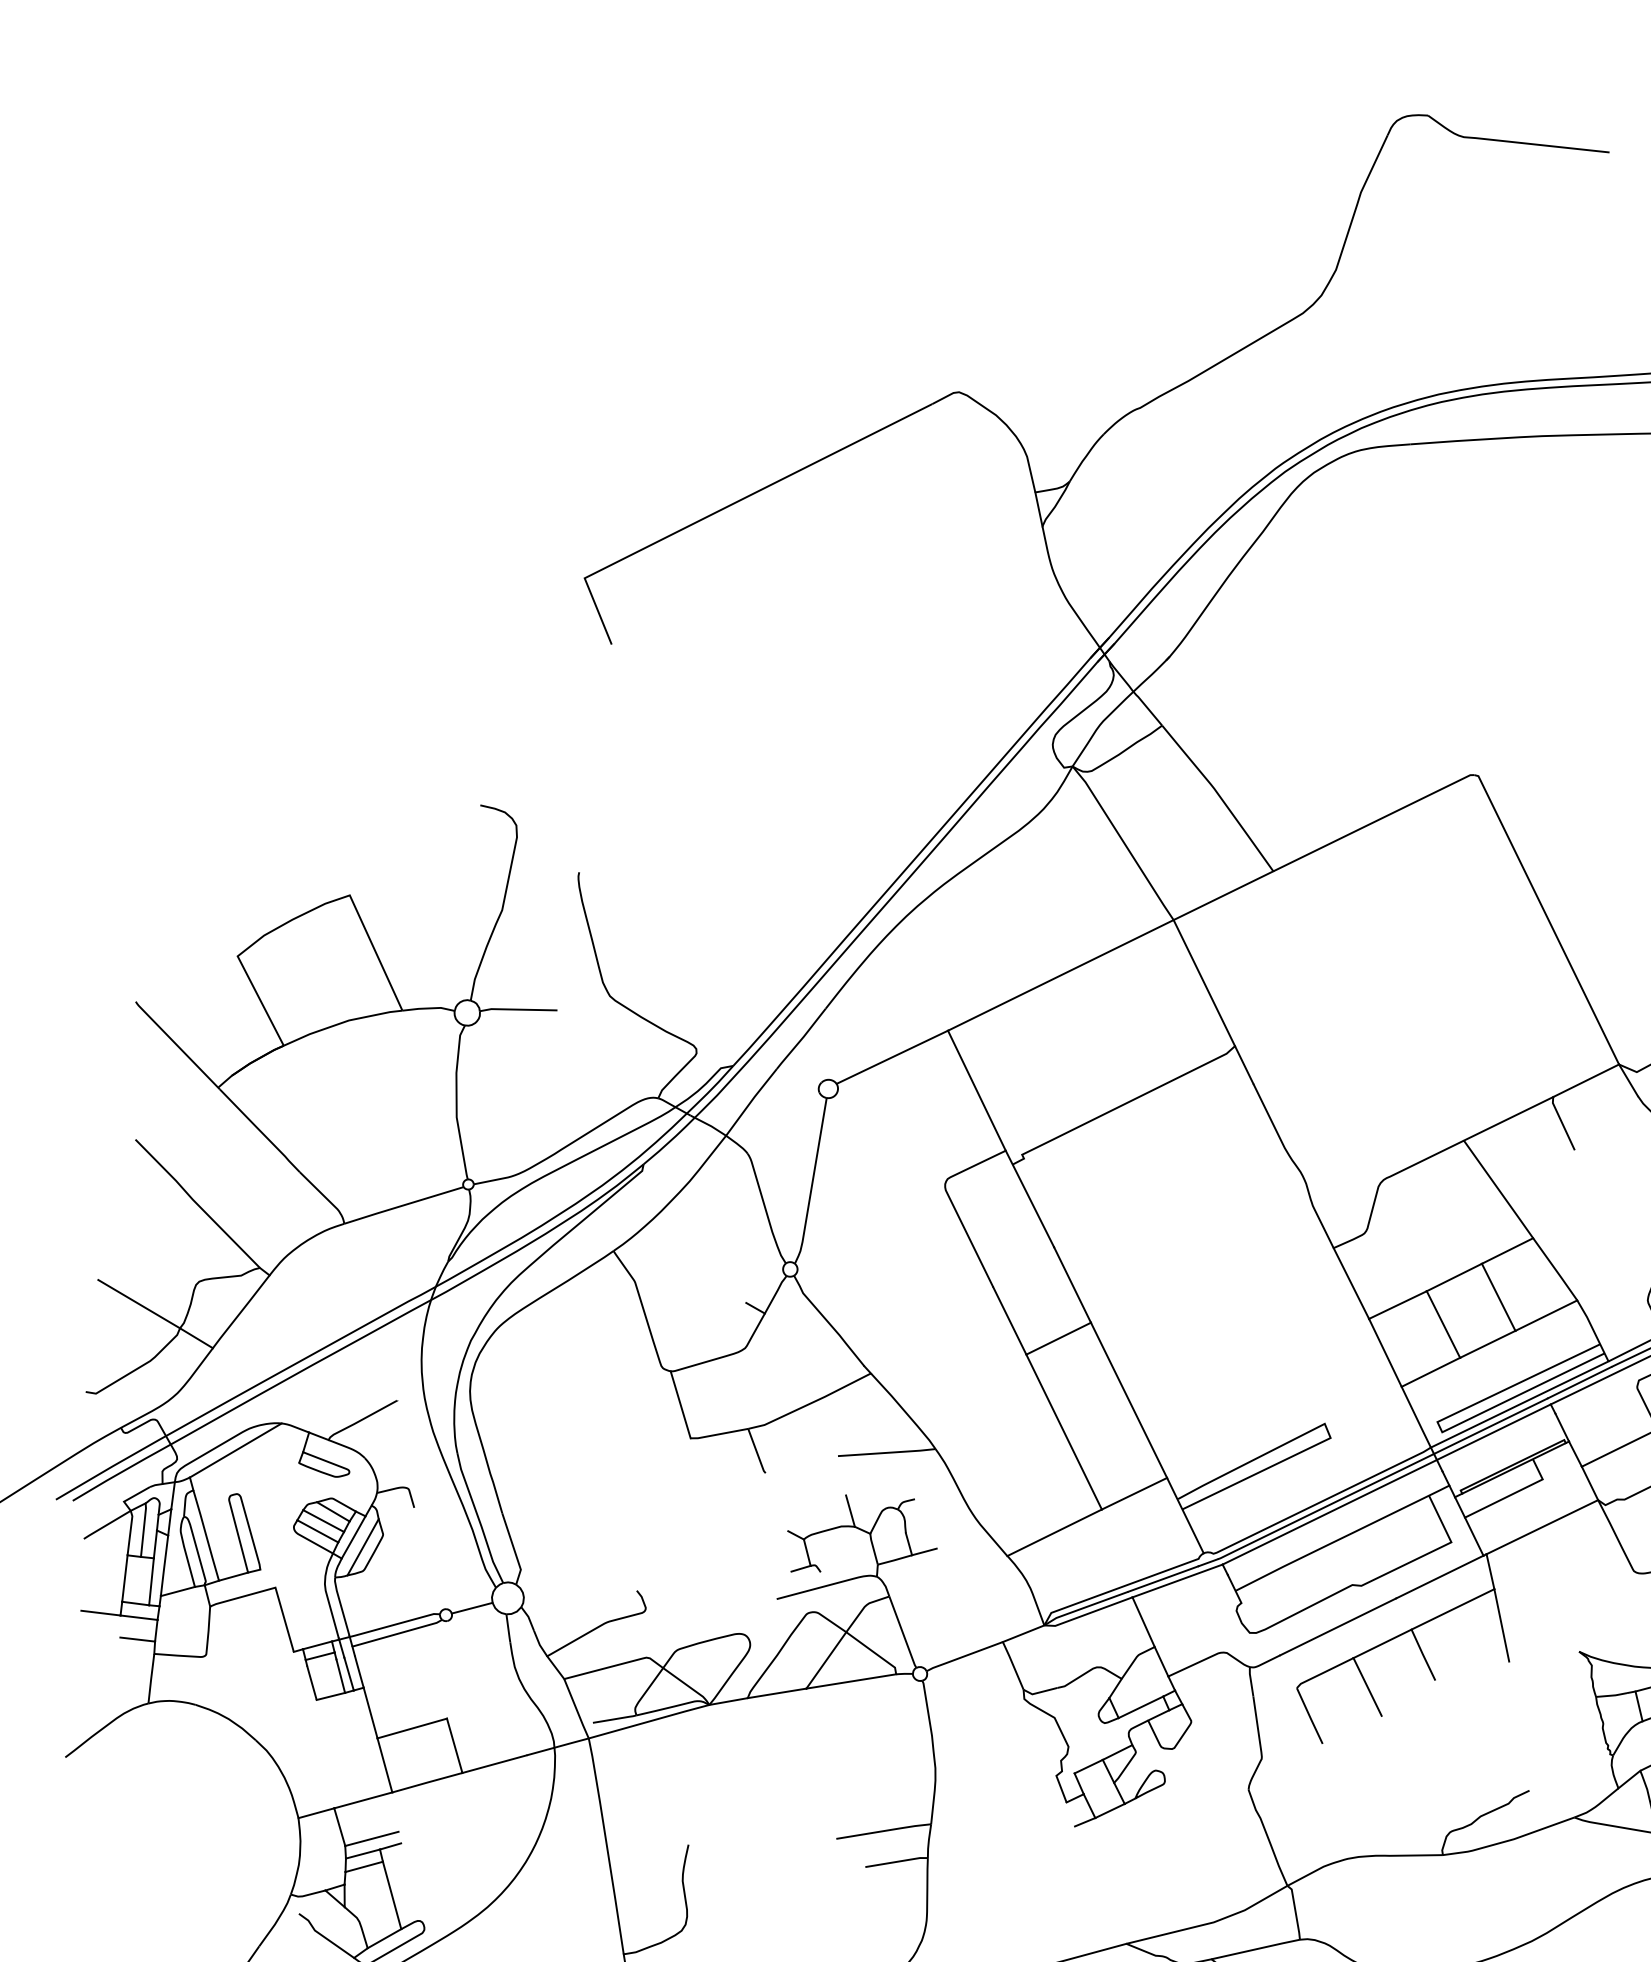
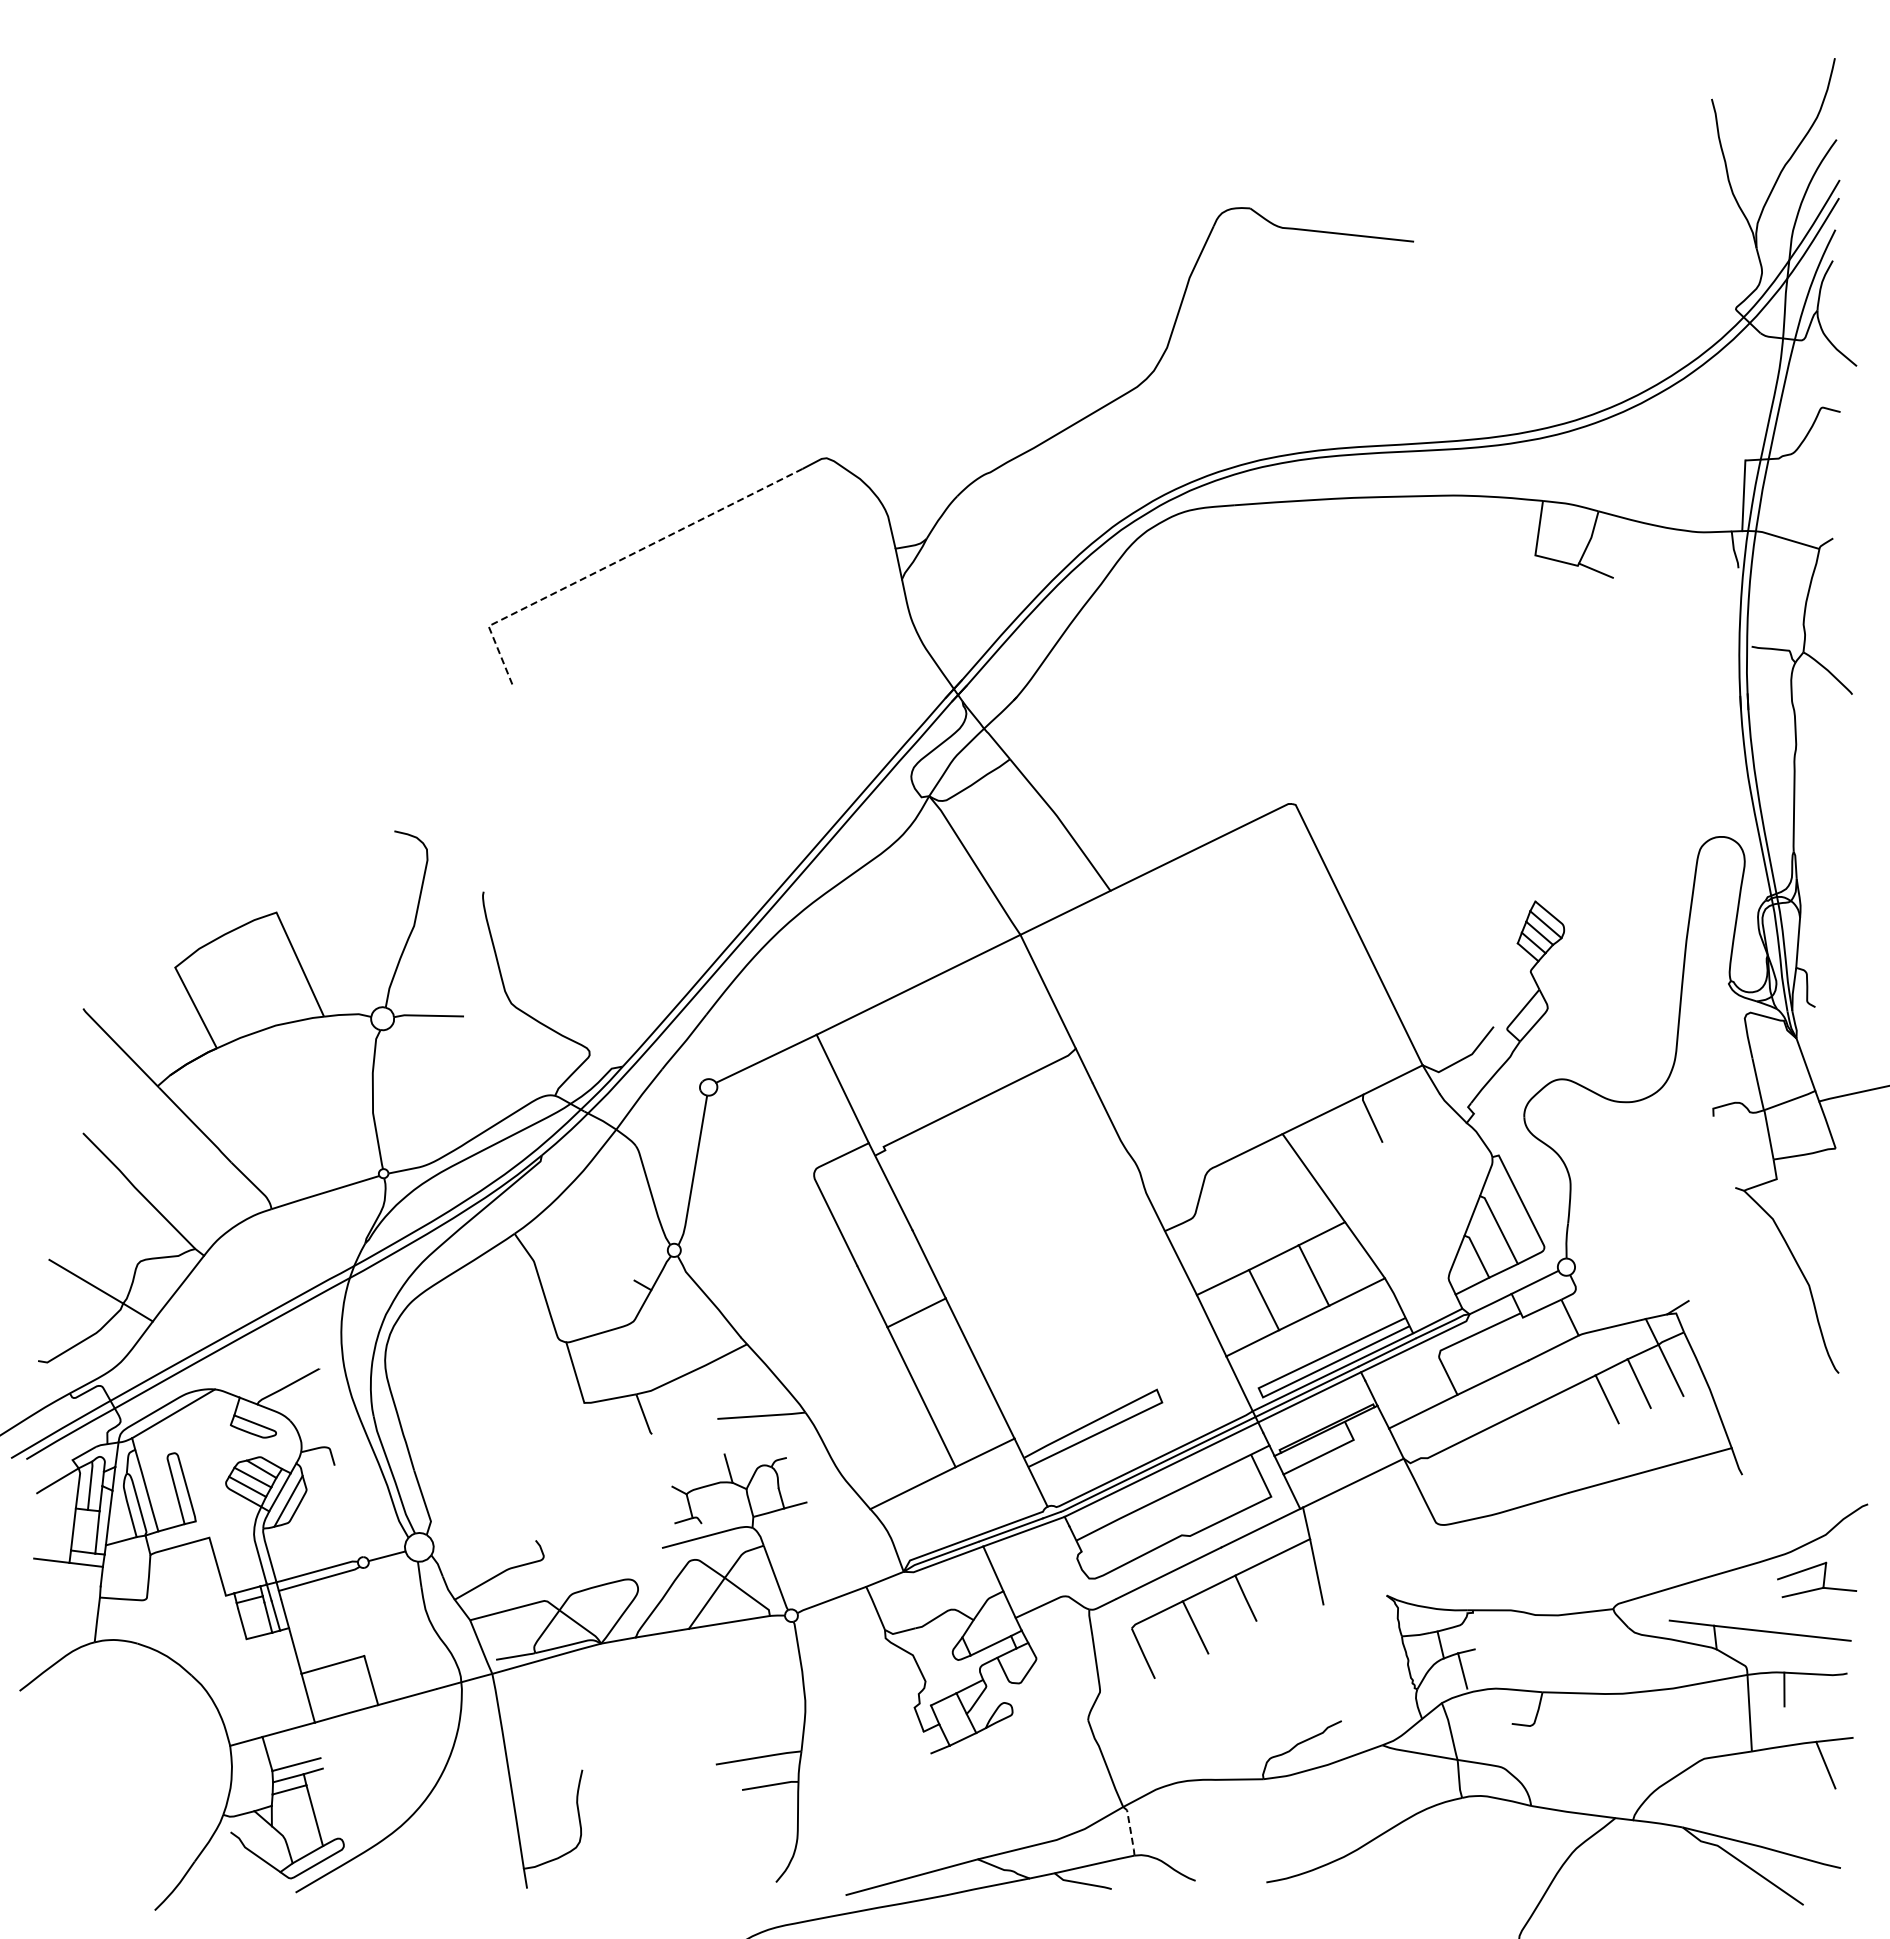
line: (726, 507) -> (616, 562), solid -> dashed
line: (137, 1639) -> (84, 1584), removed
line: (1295, 1911) -> (1130, 1830), solid -> dashed

